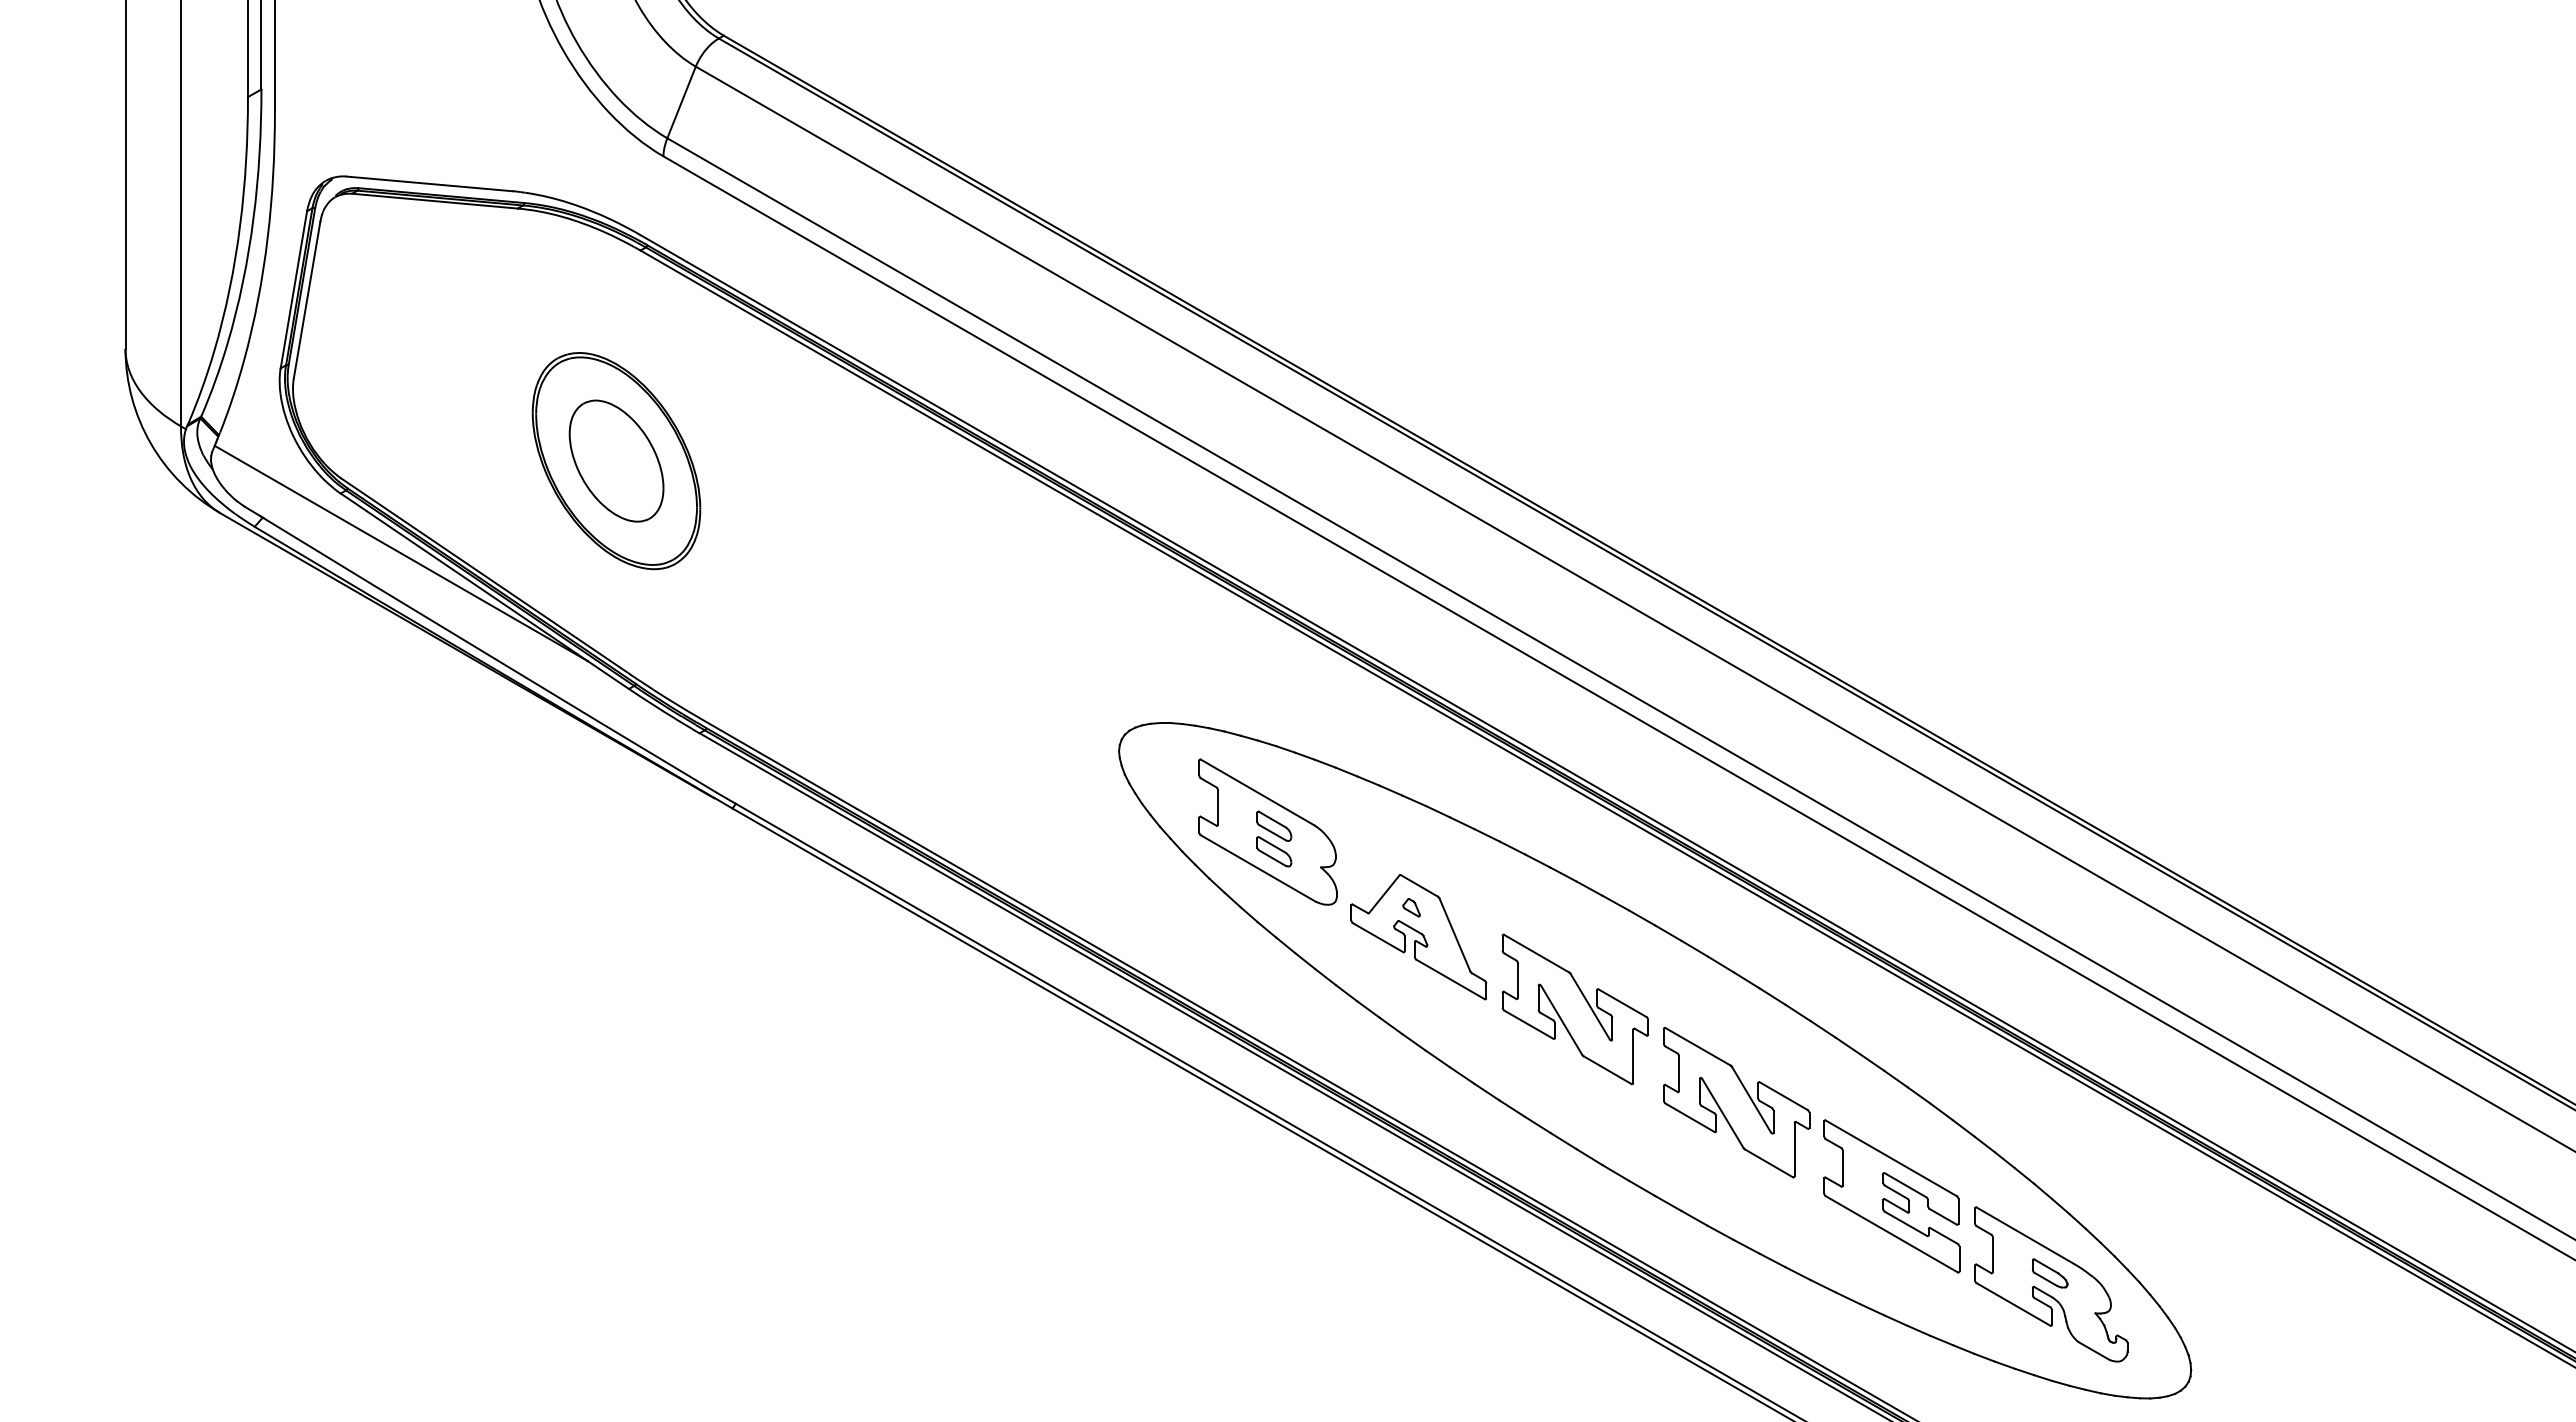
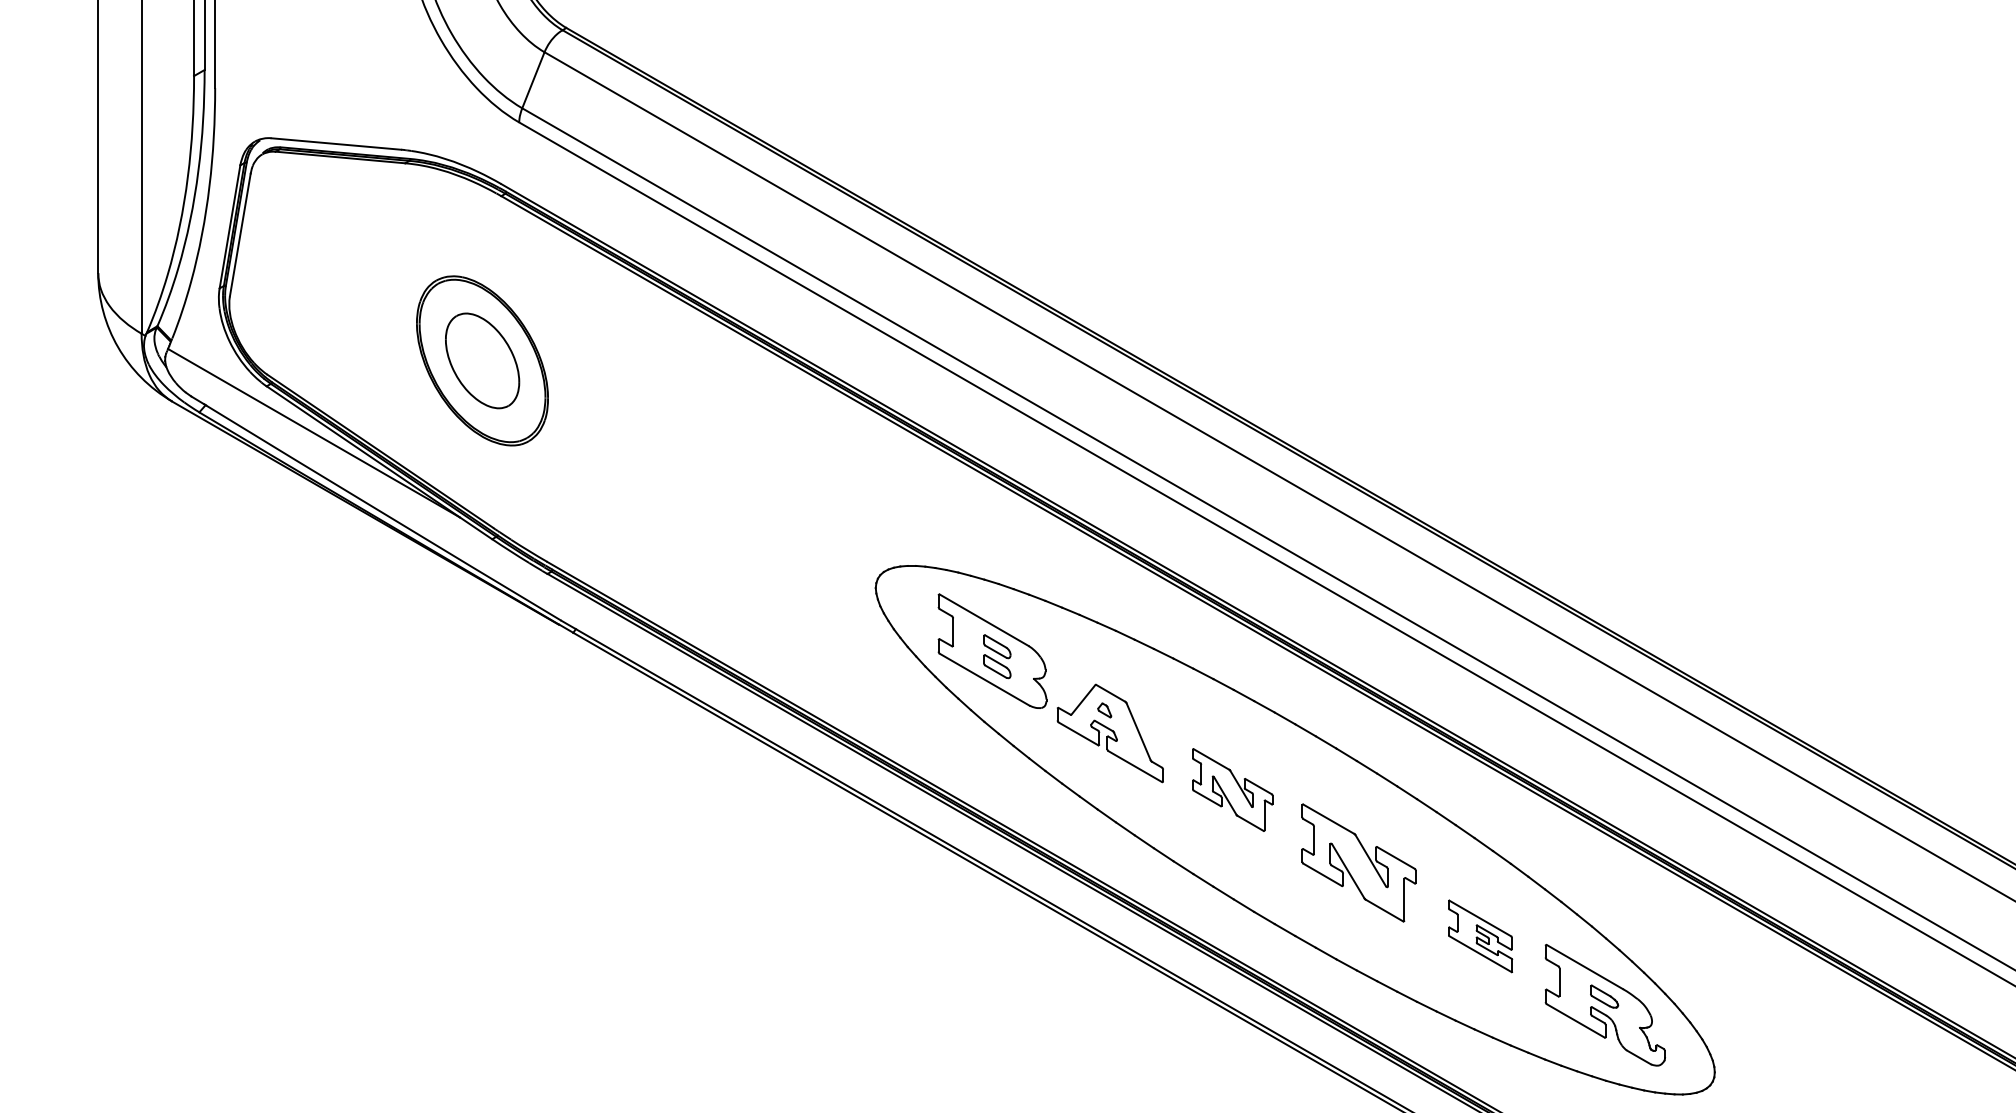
part: (1574, 1009) -> (1232, 790), size x0.7
part: (1891, 1196) -> (1480, 936), size x0.6

